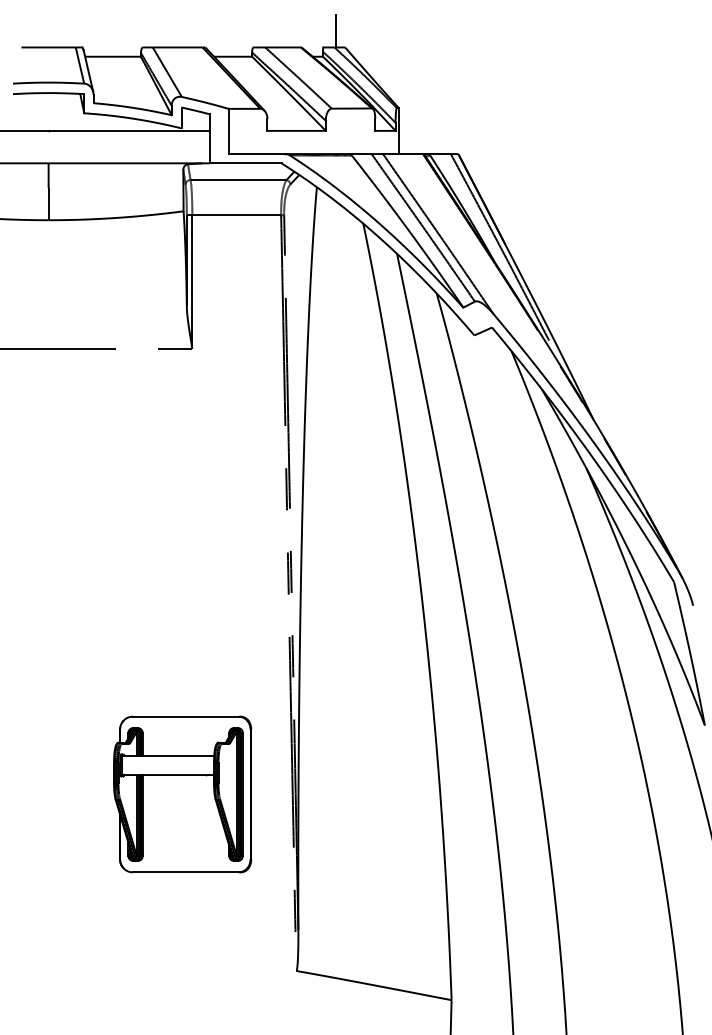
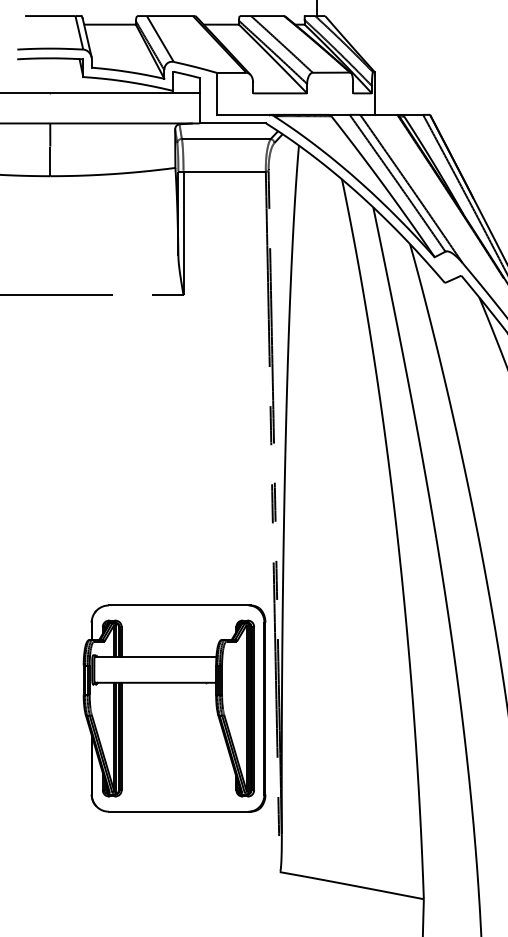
part: (182, 794) -> (174, 708), size x1.43

